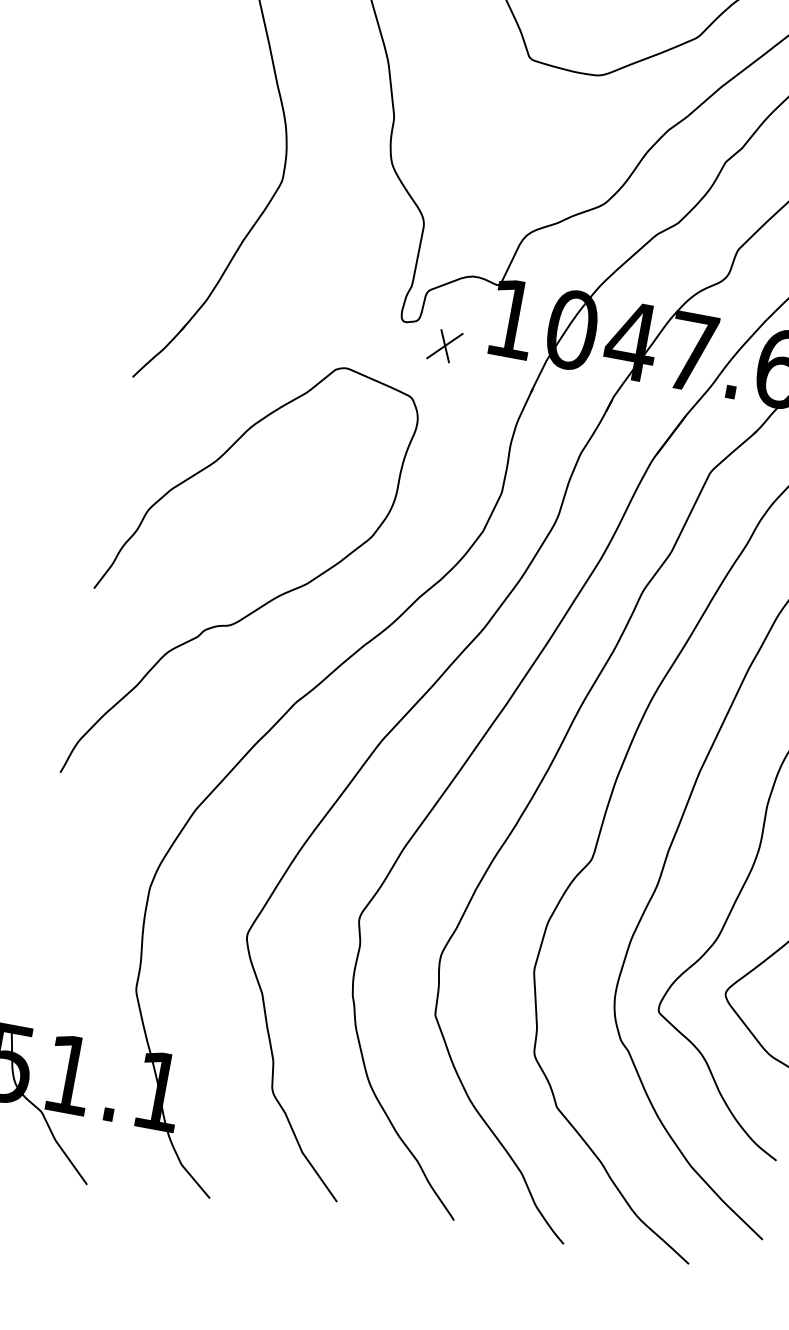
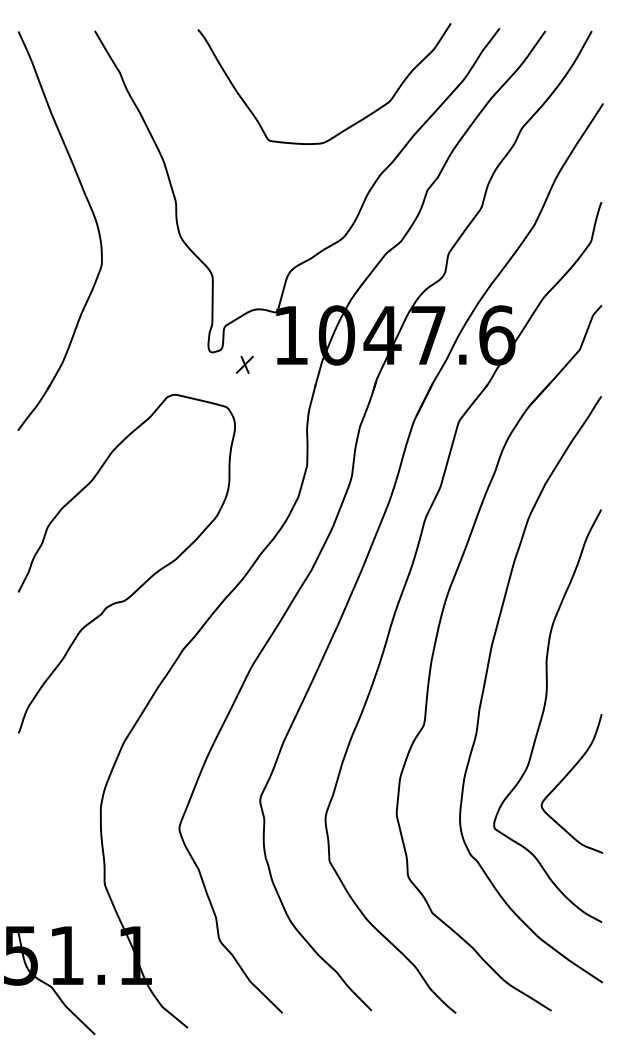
part: (444, 345) -> (244, 364), size x0.7

